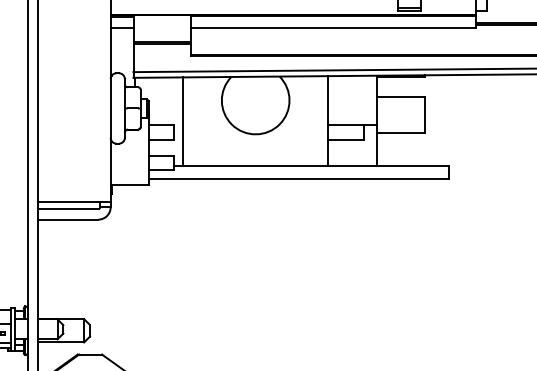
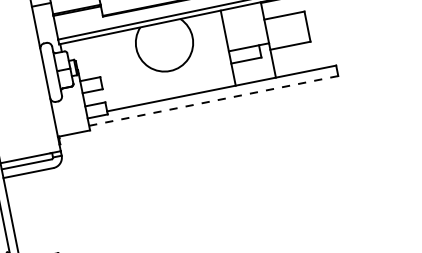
line: (183, 121) -> (108, 72), removed
line: (299, 179) -> (214, 101), solid -> dashed

